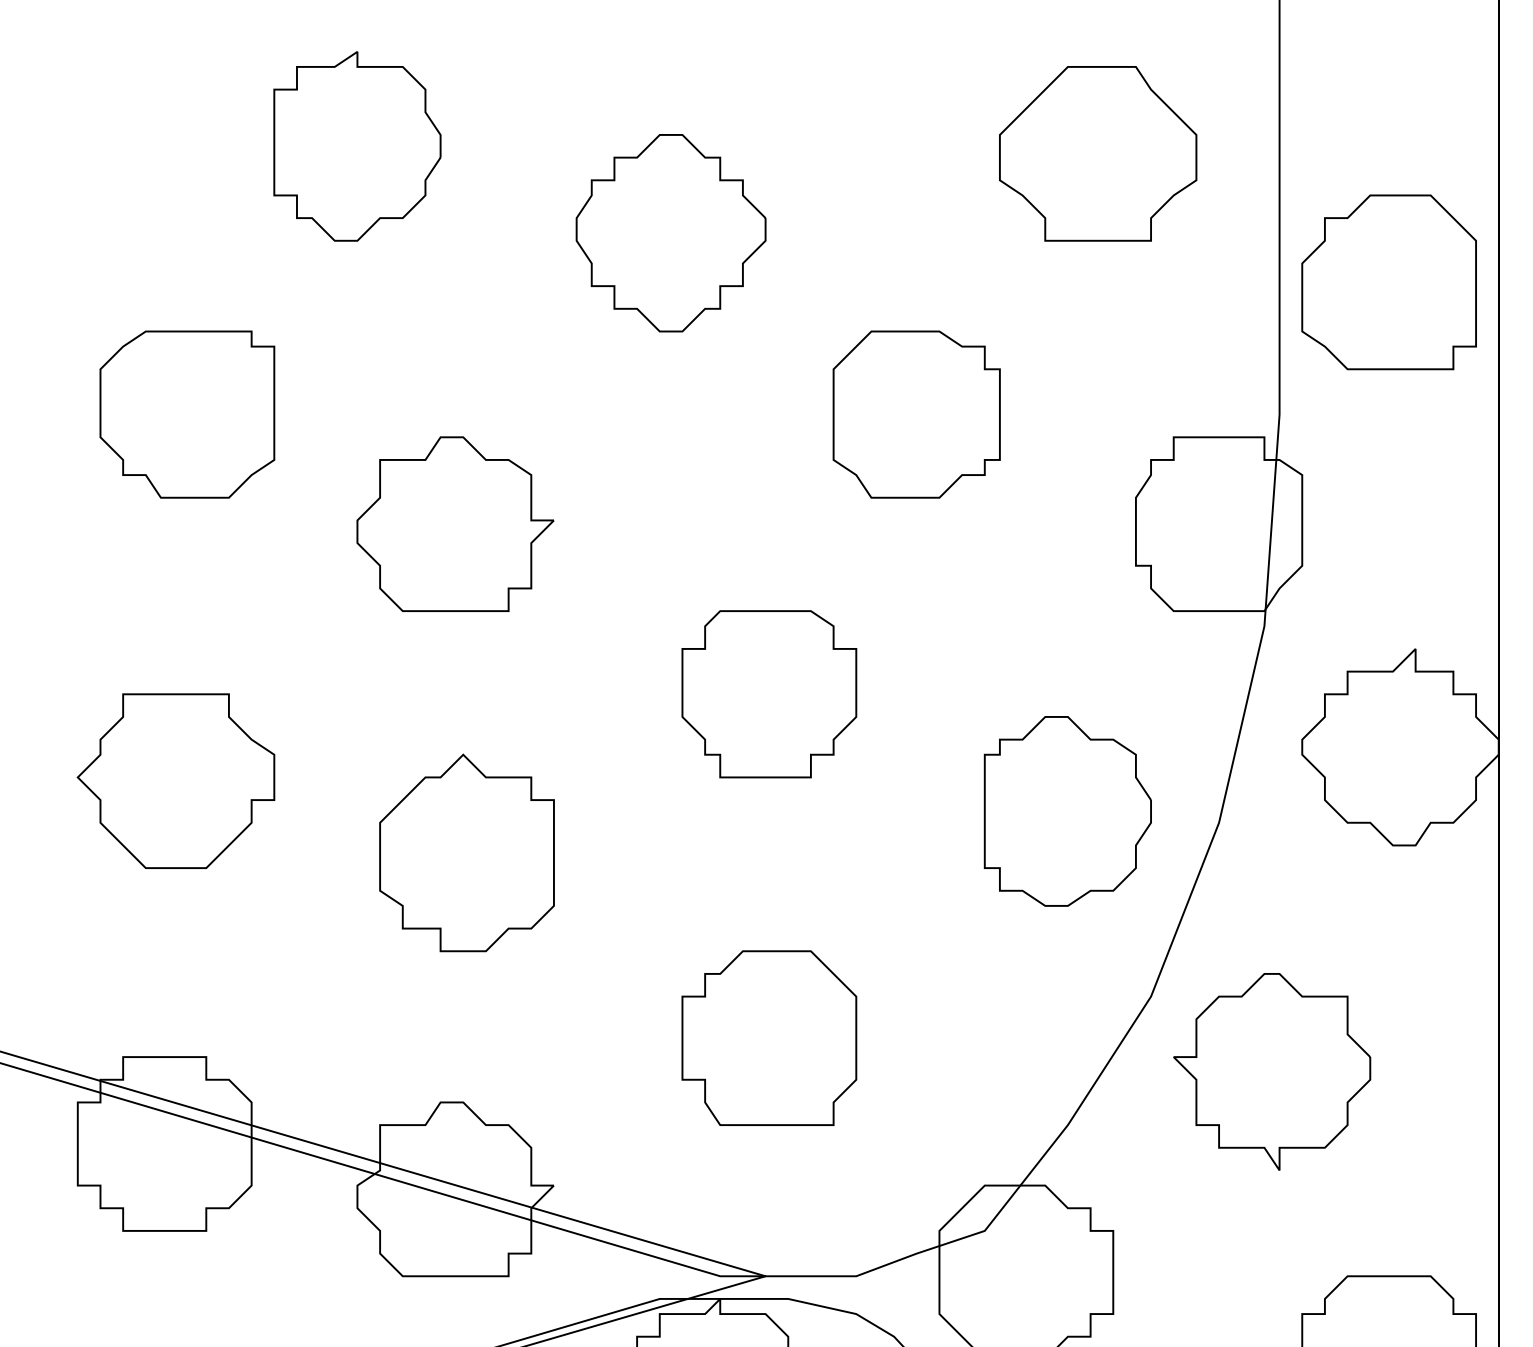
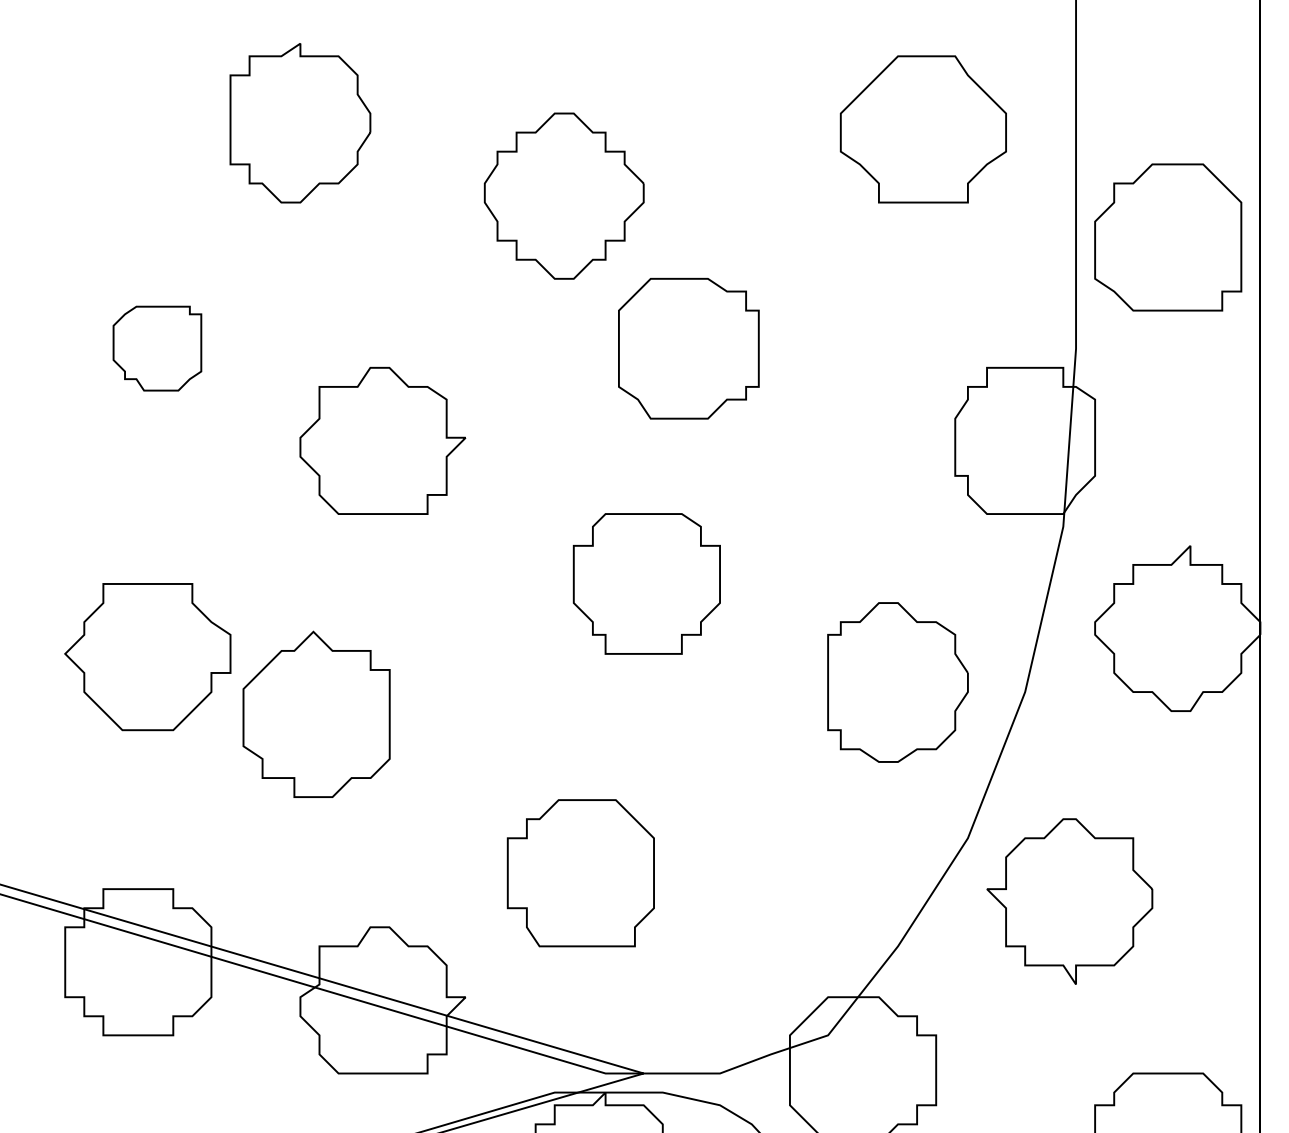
part: (187, 414) -> (157, 348), size x0.6
part: (916, 414) -> (688, 348), moved
part: (466, 851) -> (316, 713), moved
part: (768, 1038) -> (580, 873), moved

